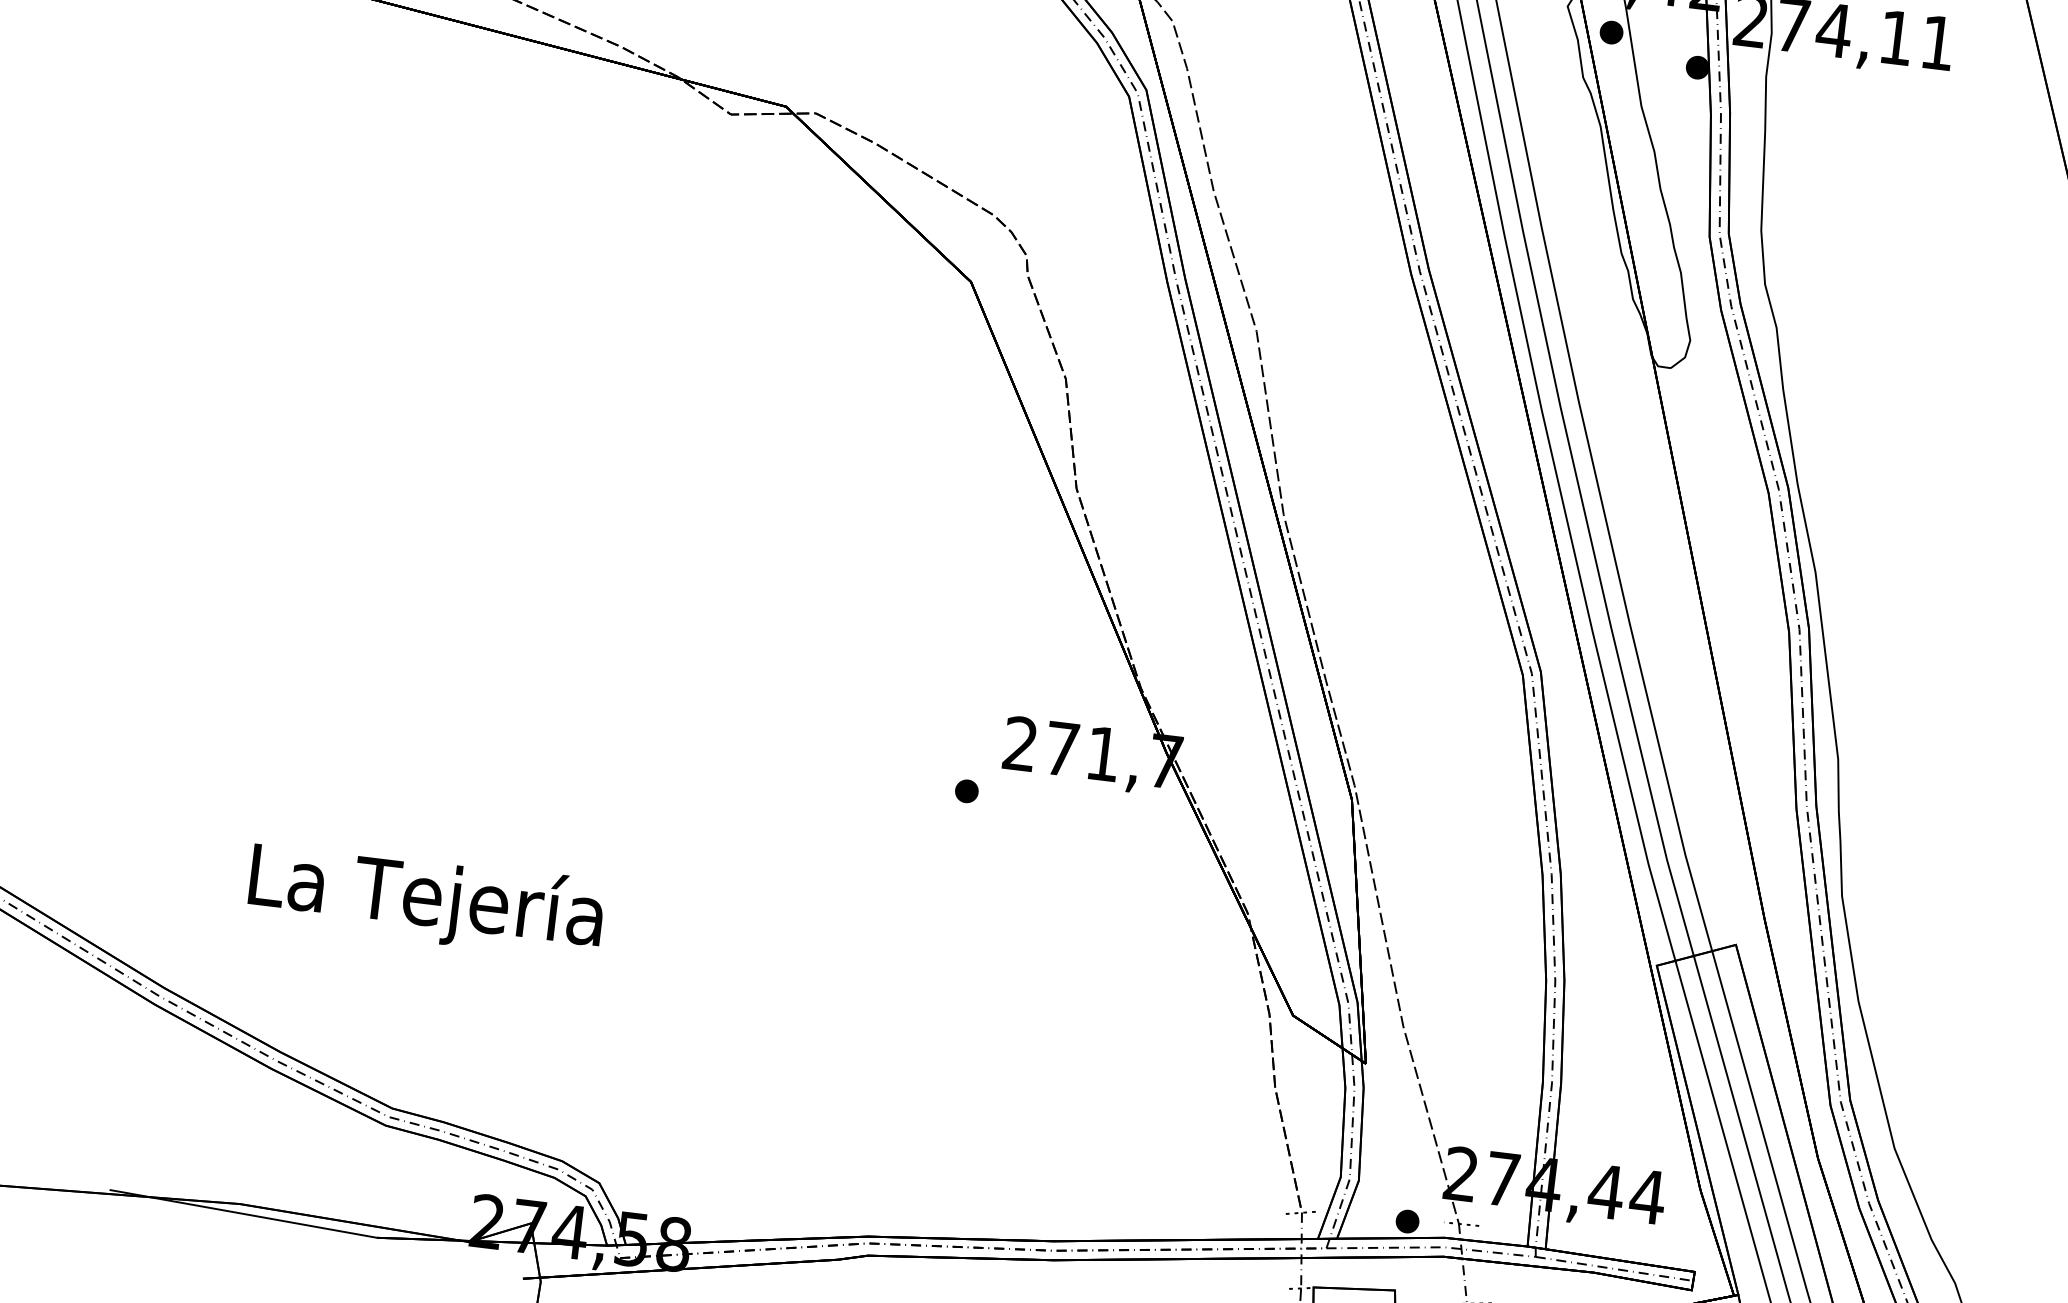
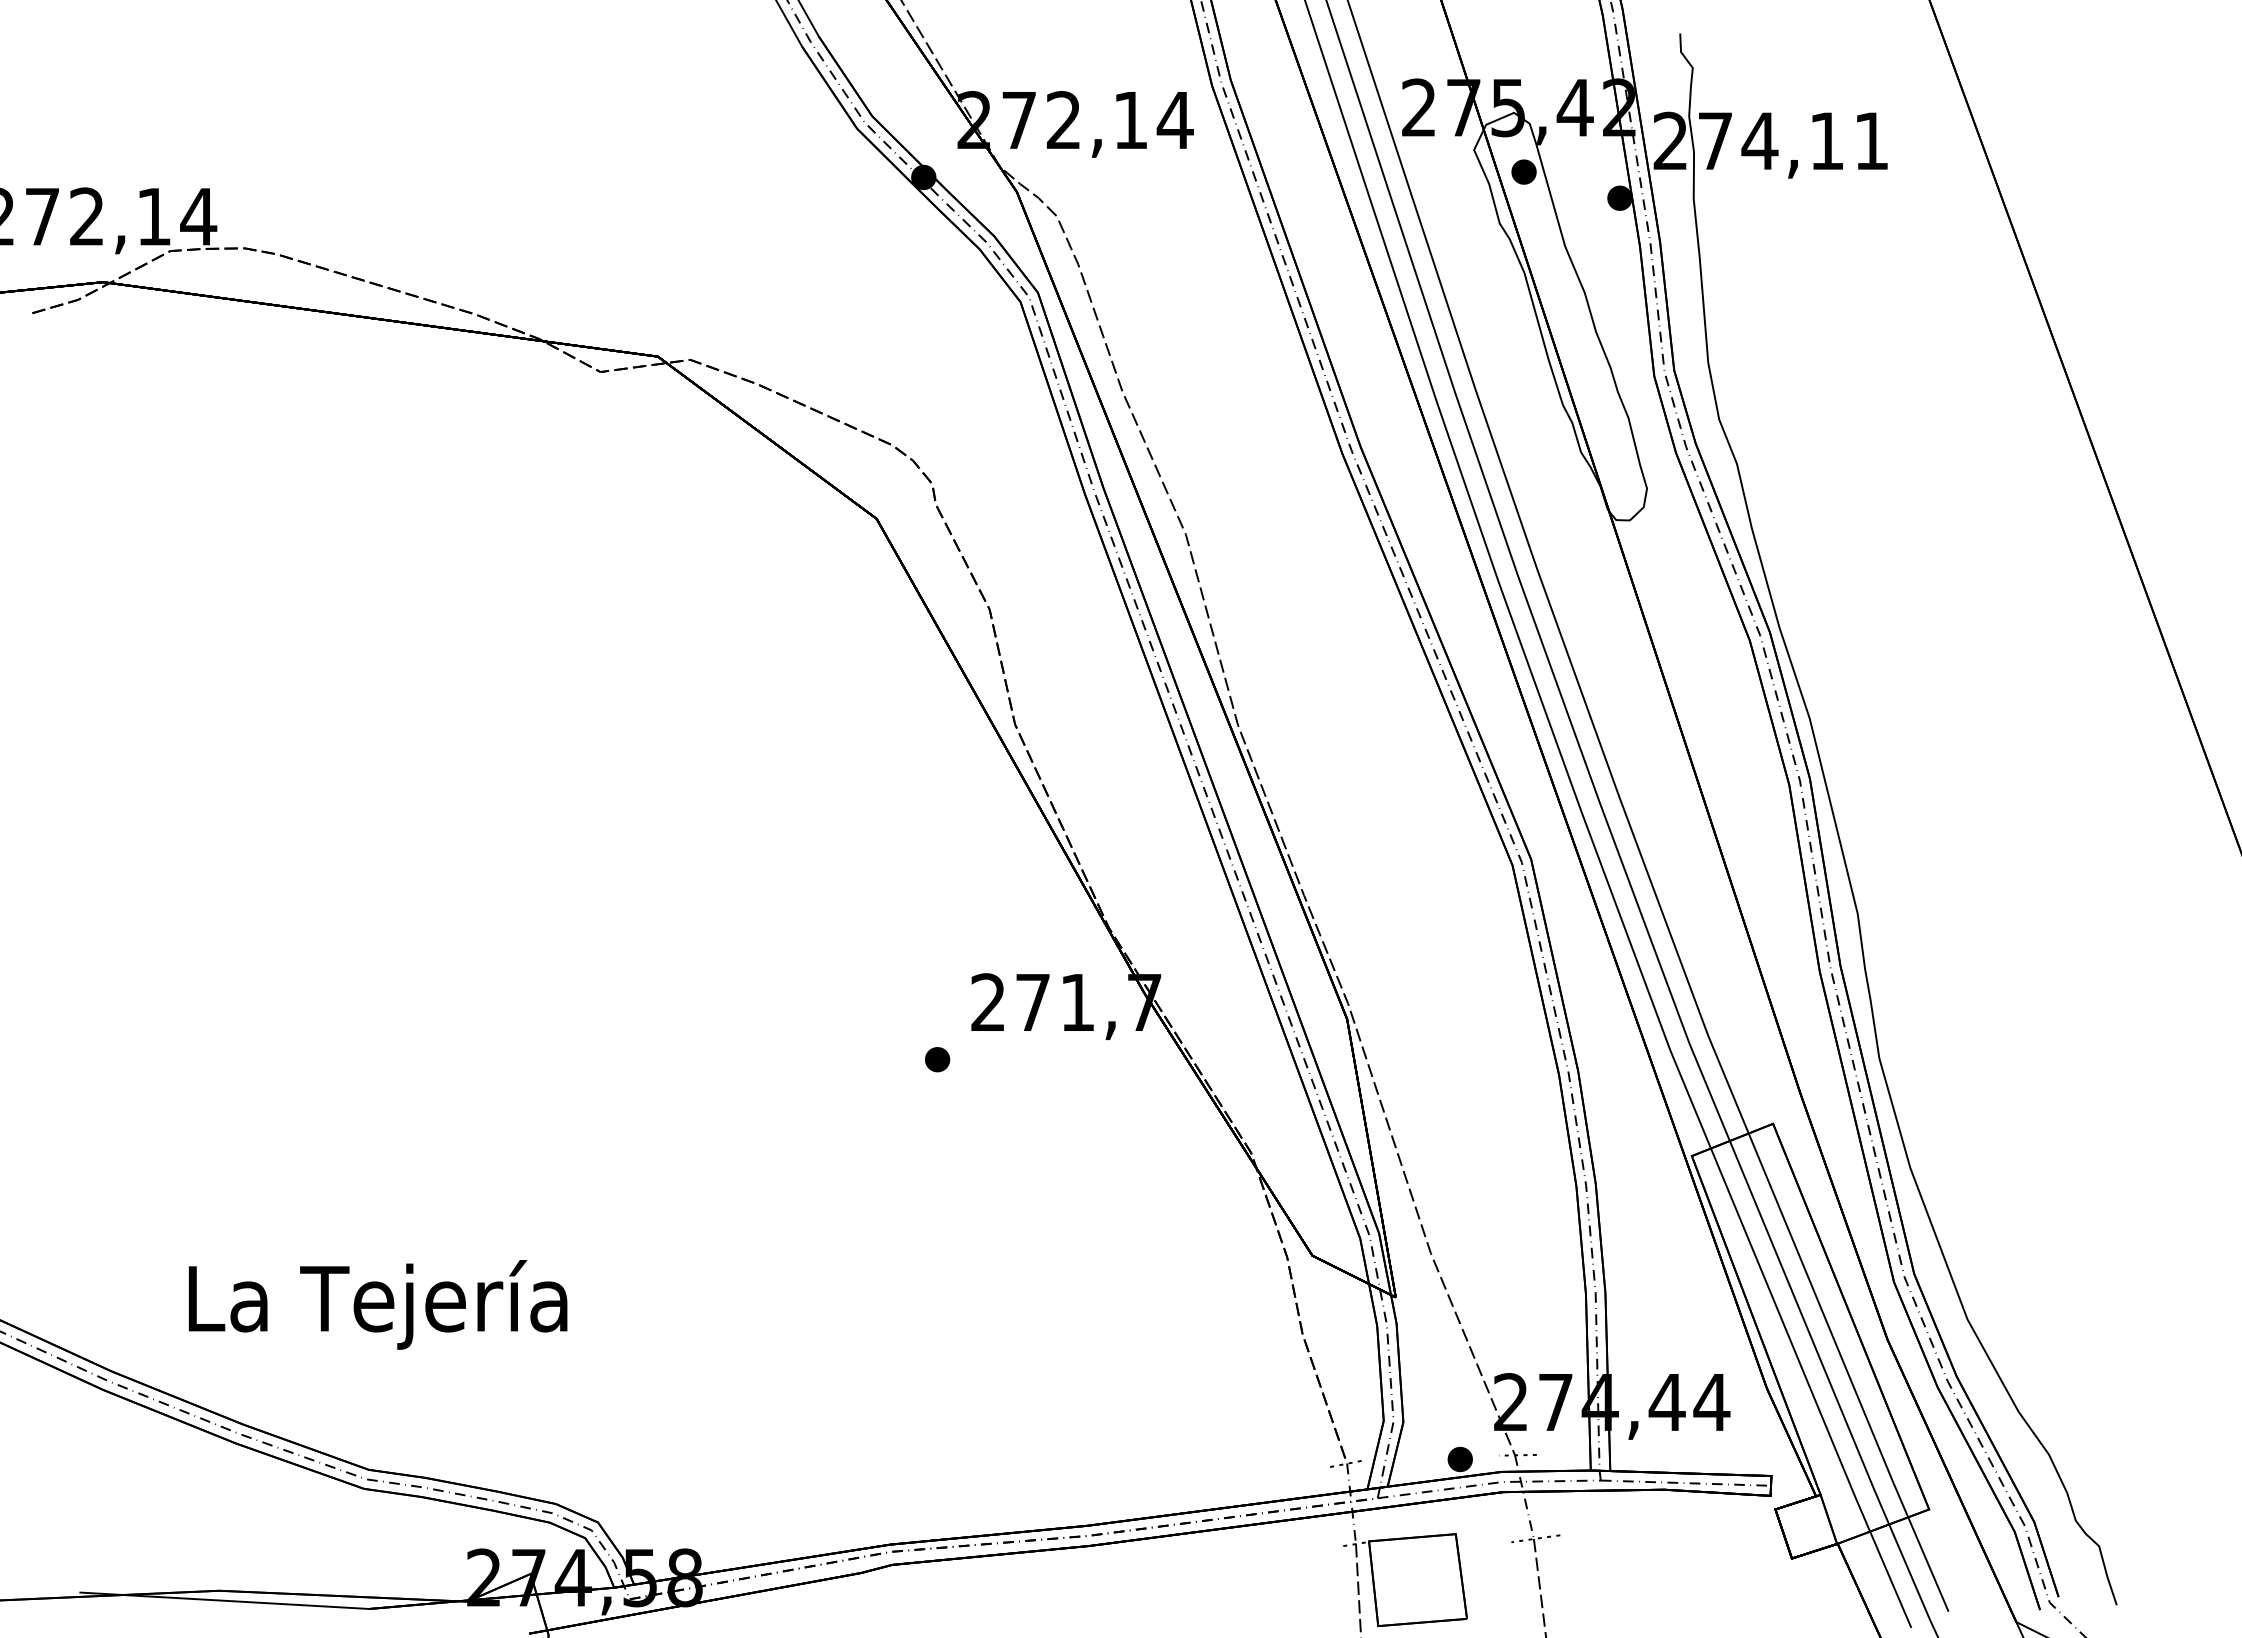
text: (425, 900) -> (377, 1304), moved

